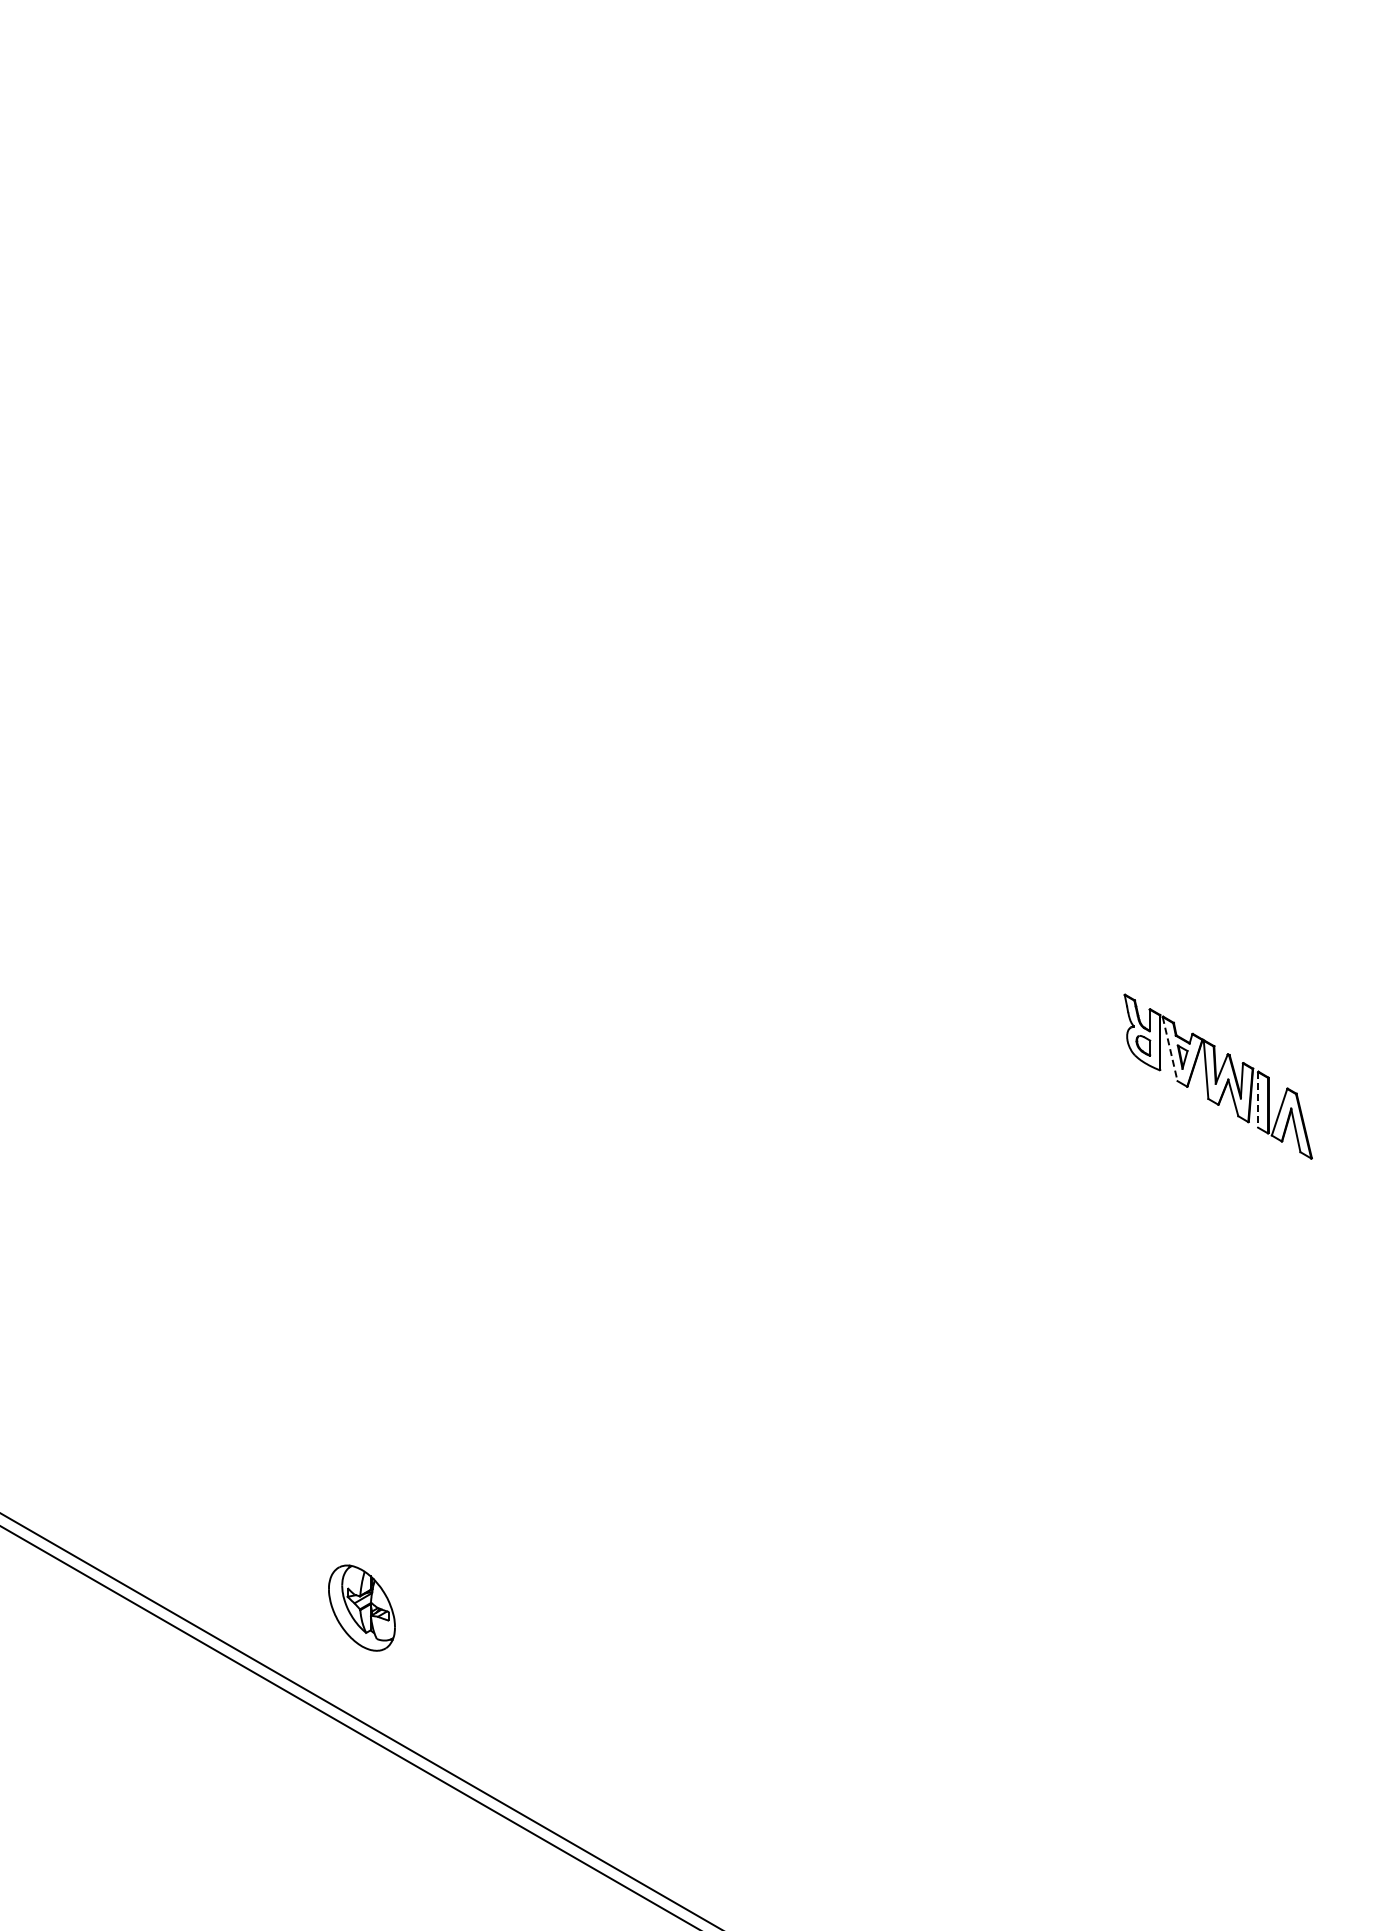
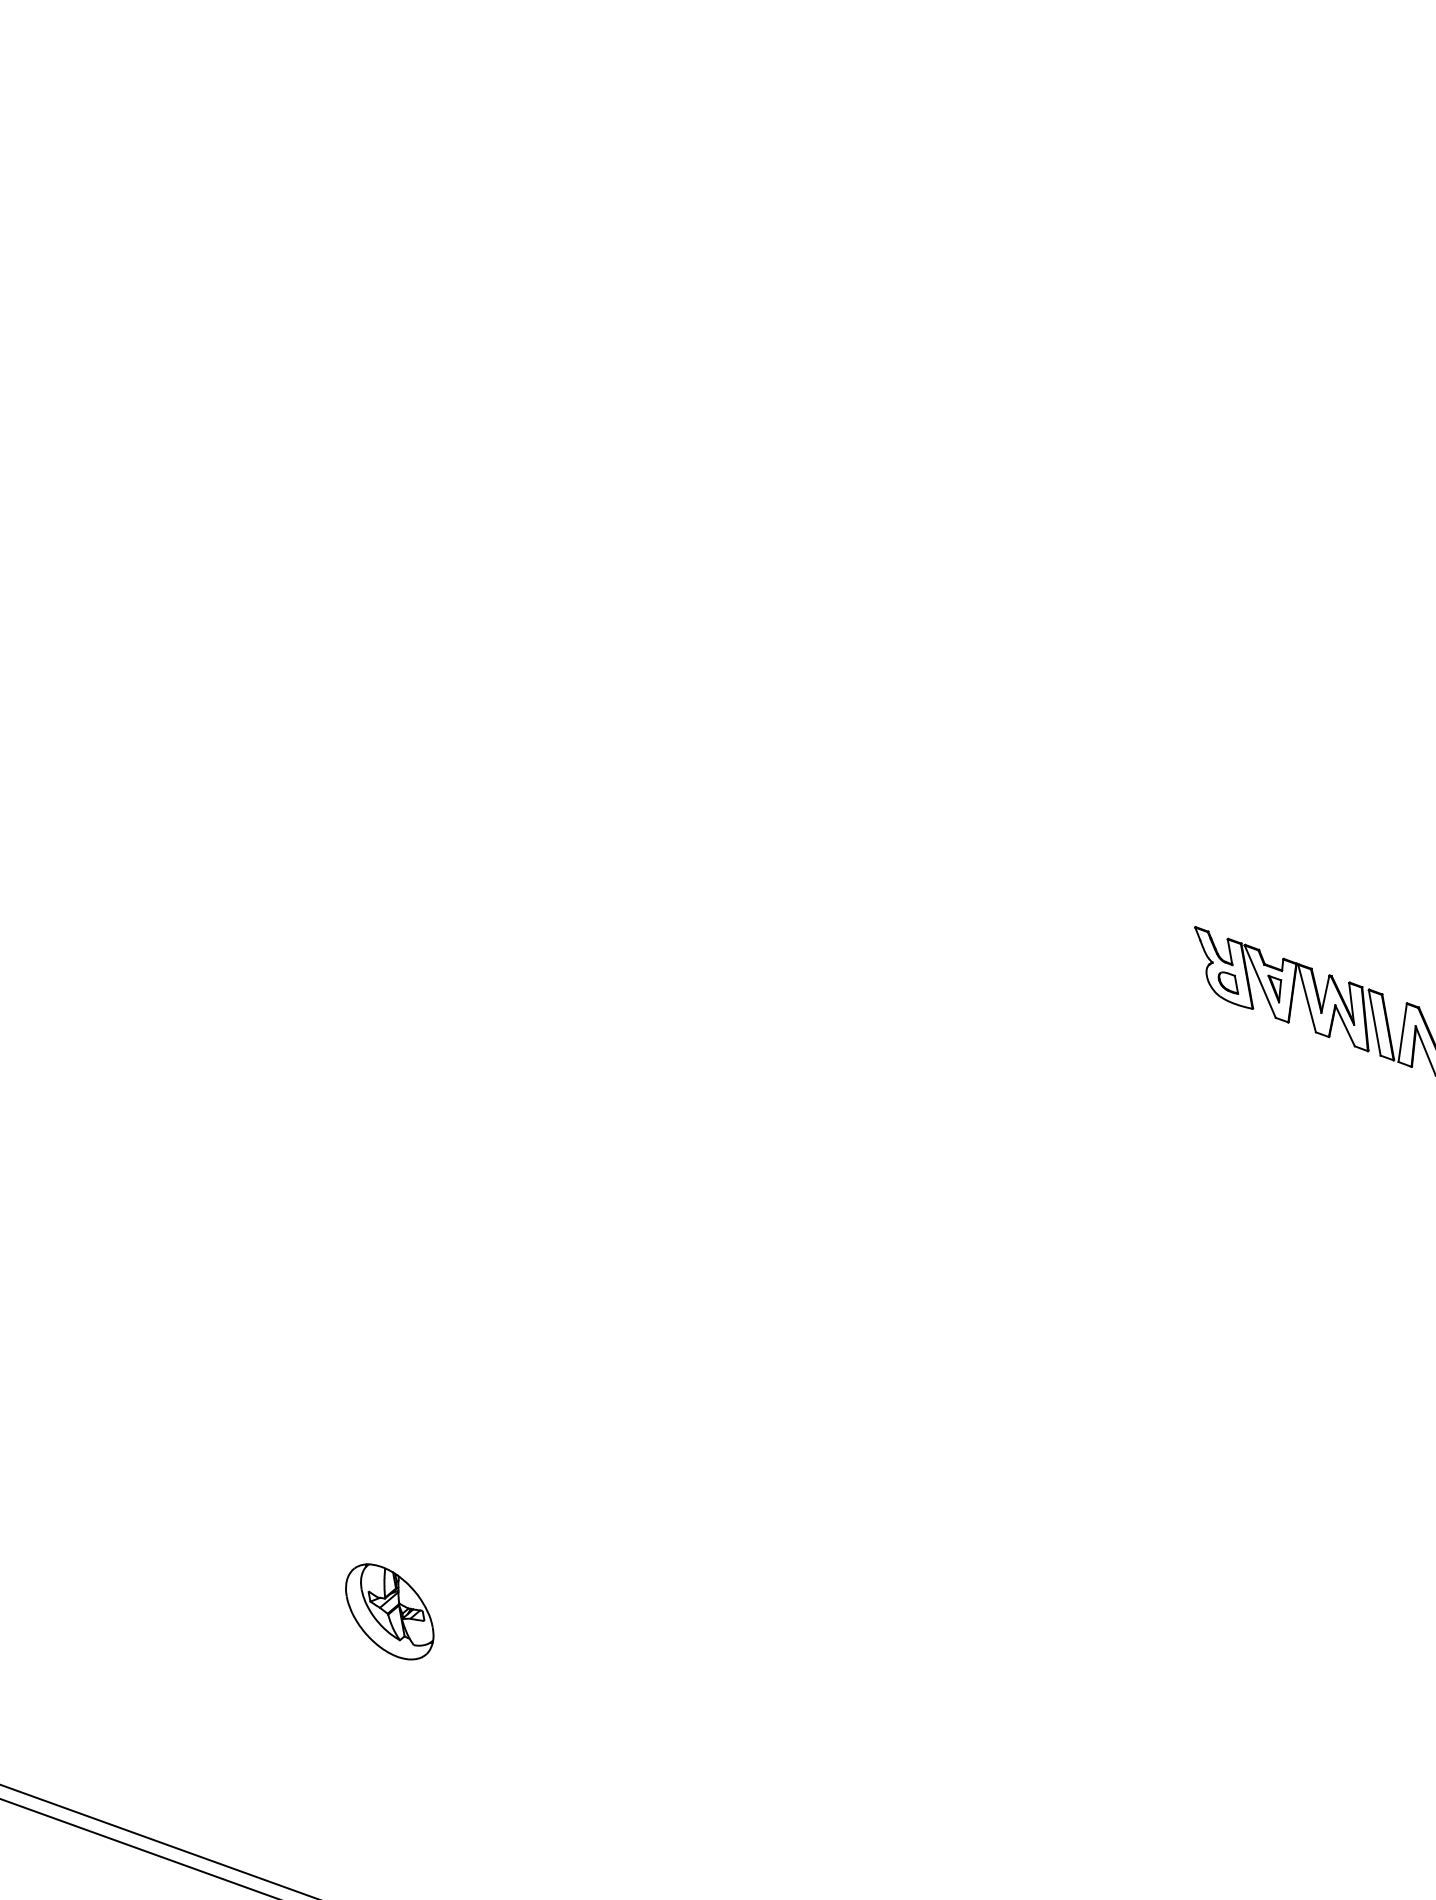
line: (1170, 1049) -> (1260, 982), dashed -> solid
line: (1258, 1099) -> (1375, 1022), dashed -> solid
part: (361, 1607) -> (389, 1611), moved

